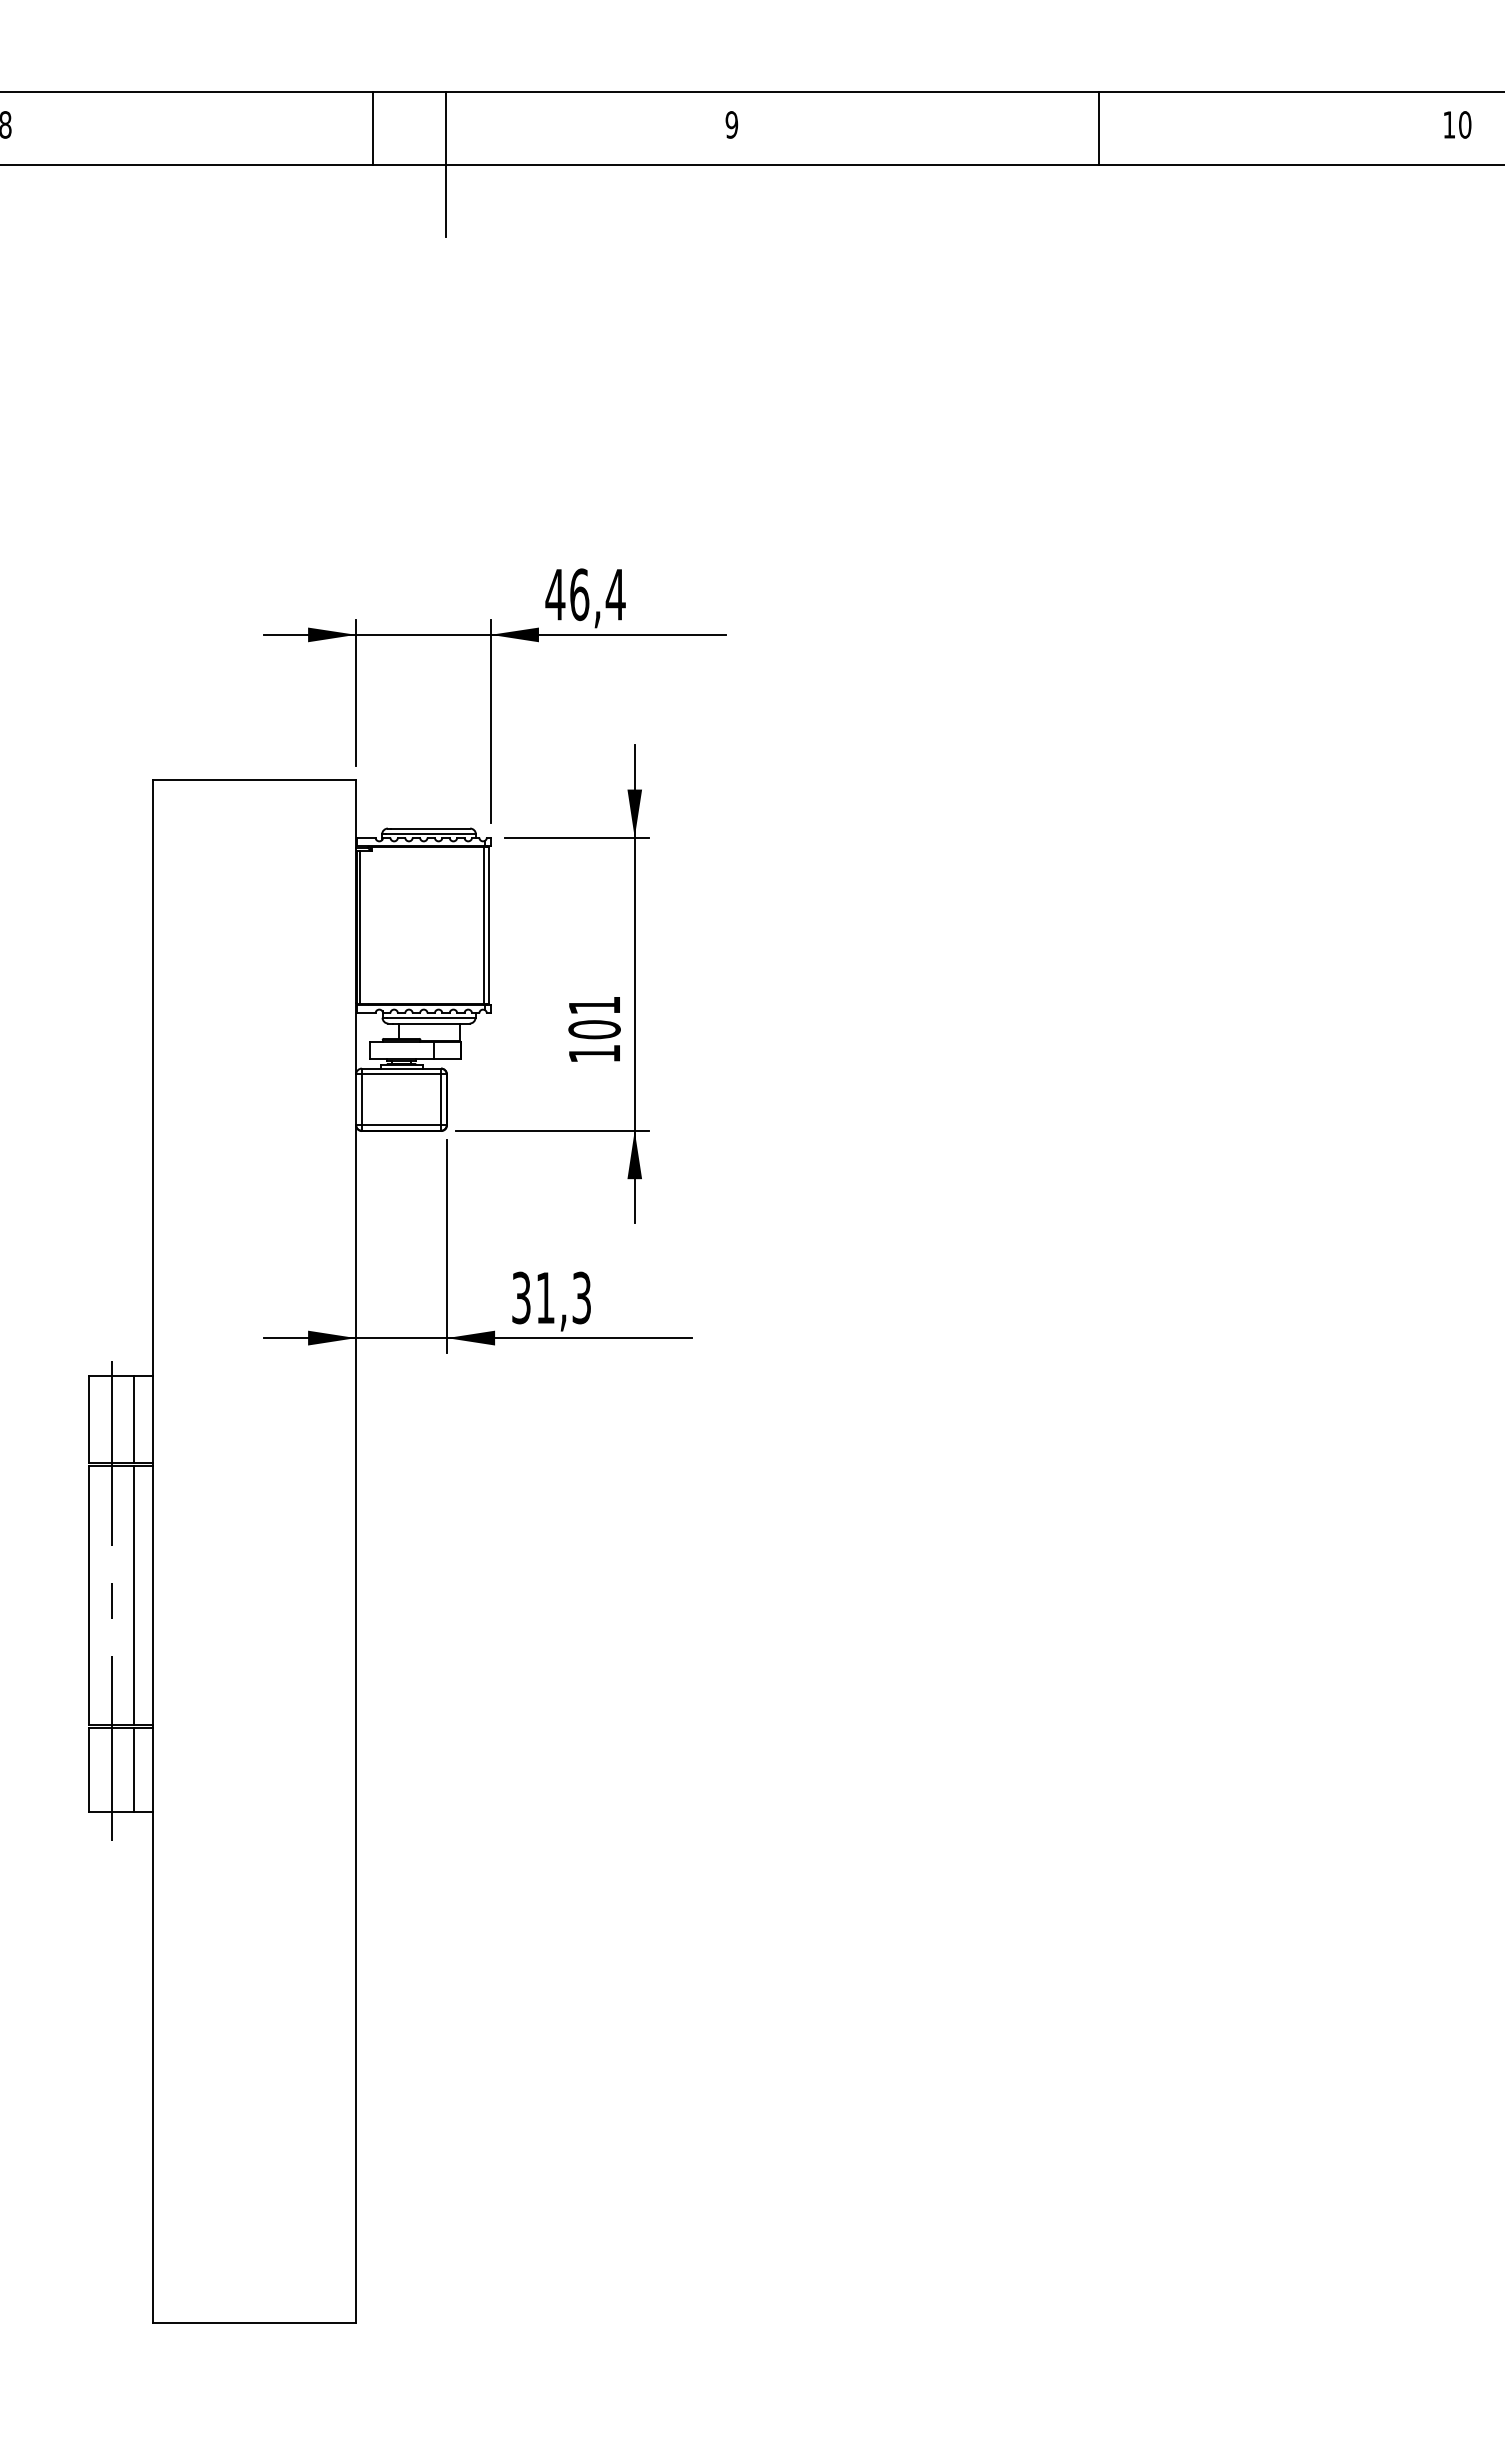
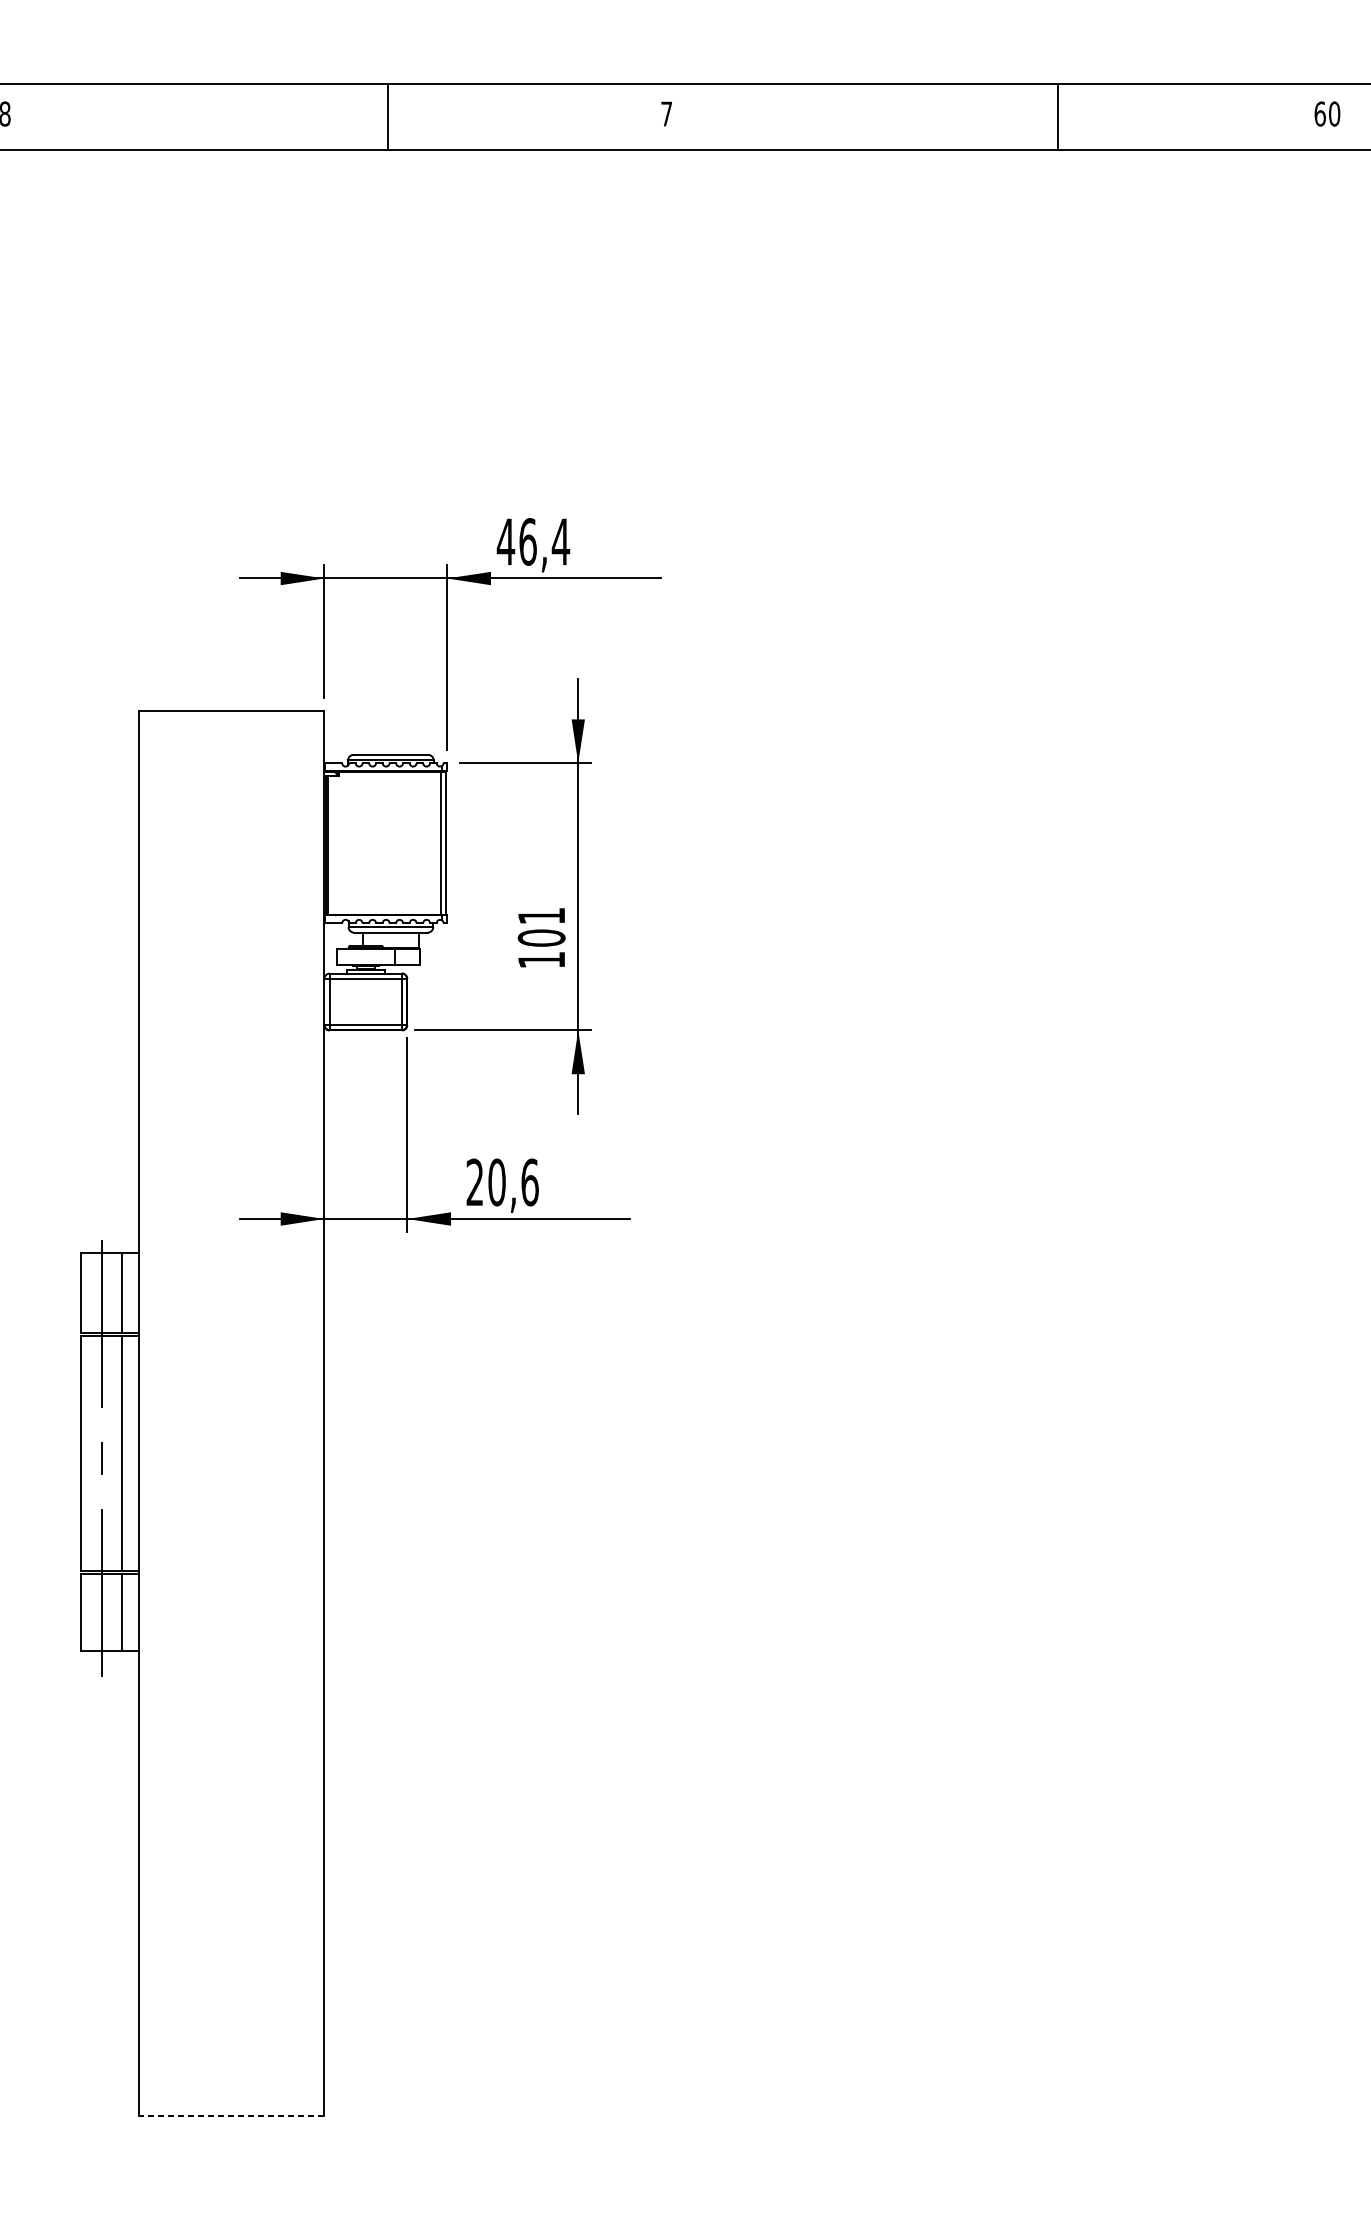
text: (731, 124) -> (666, 113), 9 -> 7
text: (1449, 124) -> (1320, 113), 10 -> 60
line: (372, 128) -> (387, 117), moved
line: (1099, 128) -> (1058, 117), moved
line: (445, 164) -> (405, 150), removed
text: (551, 1297) -> (502, 1182), 31,3 -> 20,6
line: (254, 2323) -> (231, 2116), solid -> dashed

